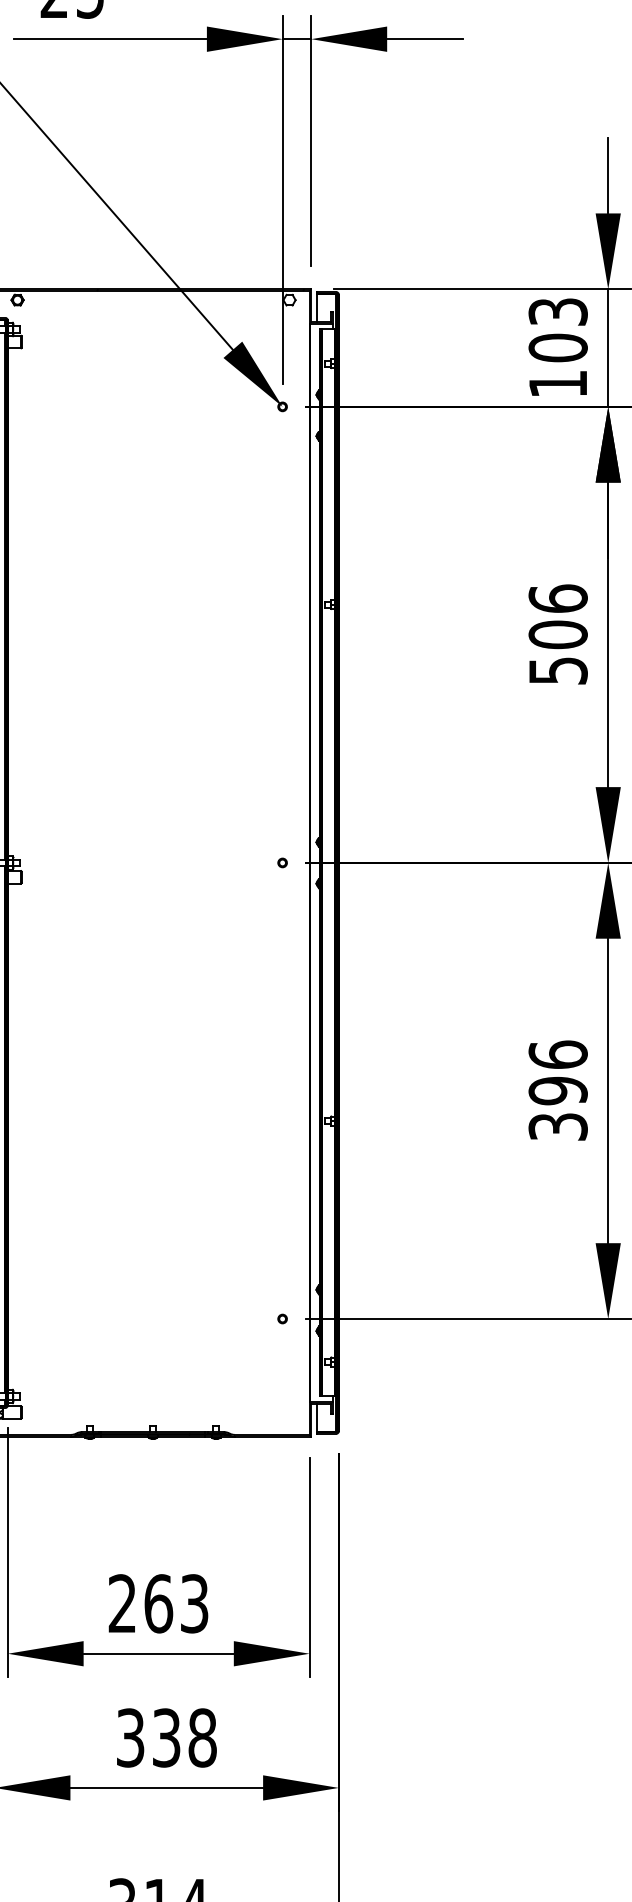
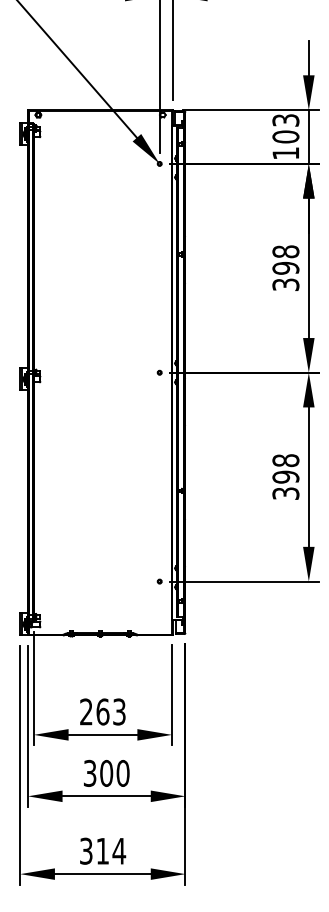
text: (557, 633) -> (285, 267), 506 -> 398
text: (557, 1054) -> (285, 460), 396 -> 398
text: (183, 1735) -> (114, 772), 338 -> 300

